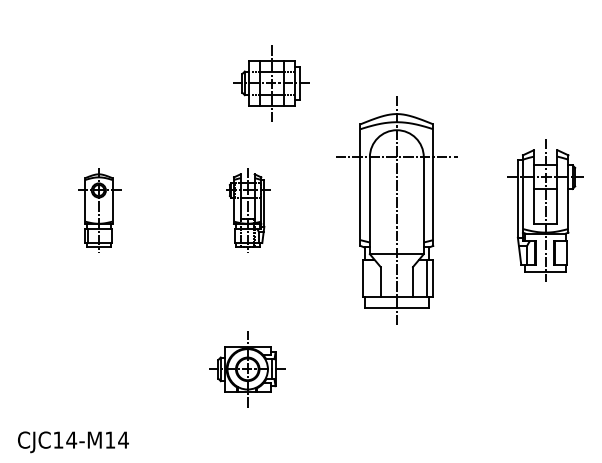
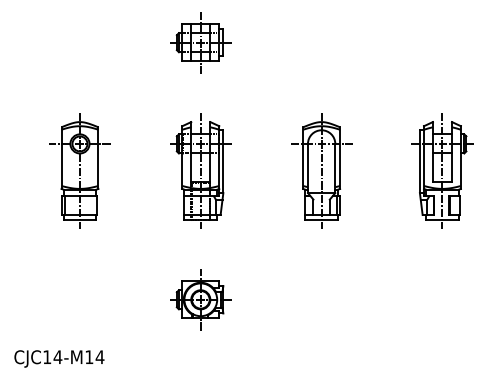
part: (271, 83) -> (200, 42), moved
part: (98, 210) -> (79, 170), size x1.67
part: (247, 210) -> (200, 170), size x1.67
part: (396, 210) -> (321, 170), size x0.62

